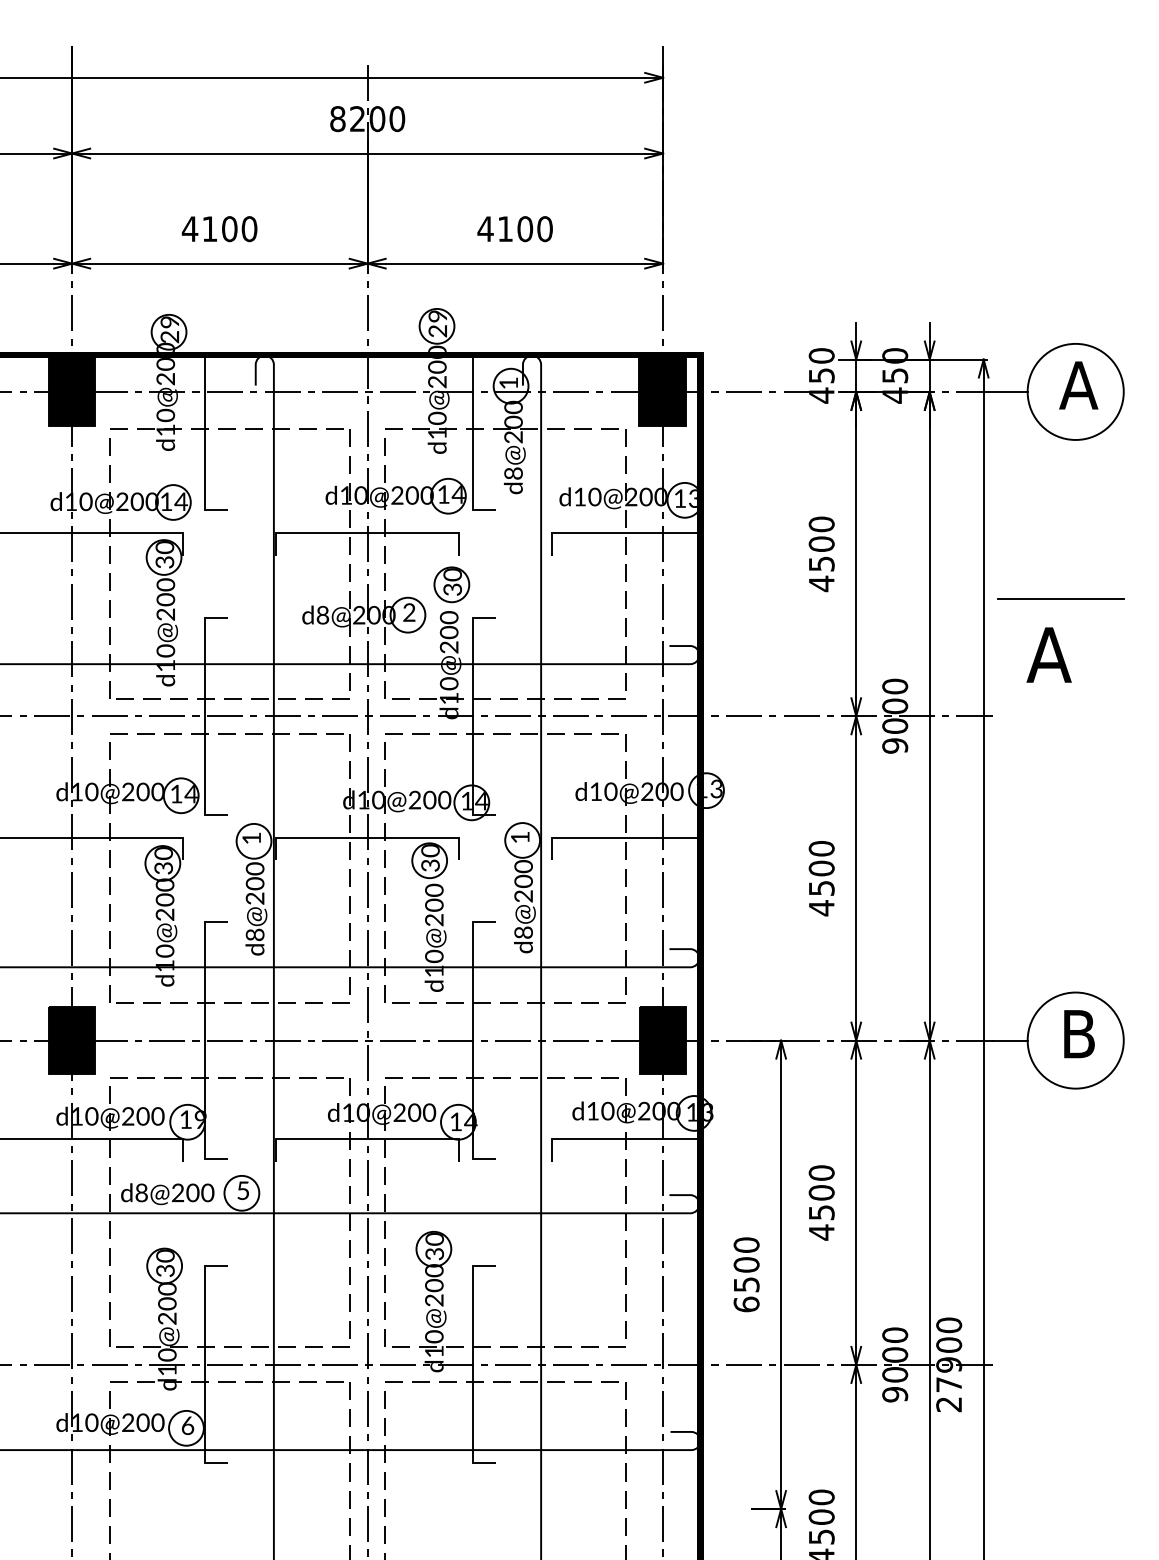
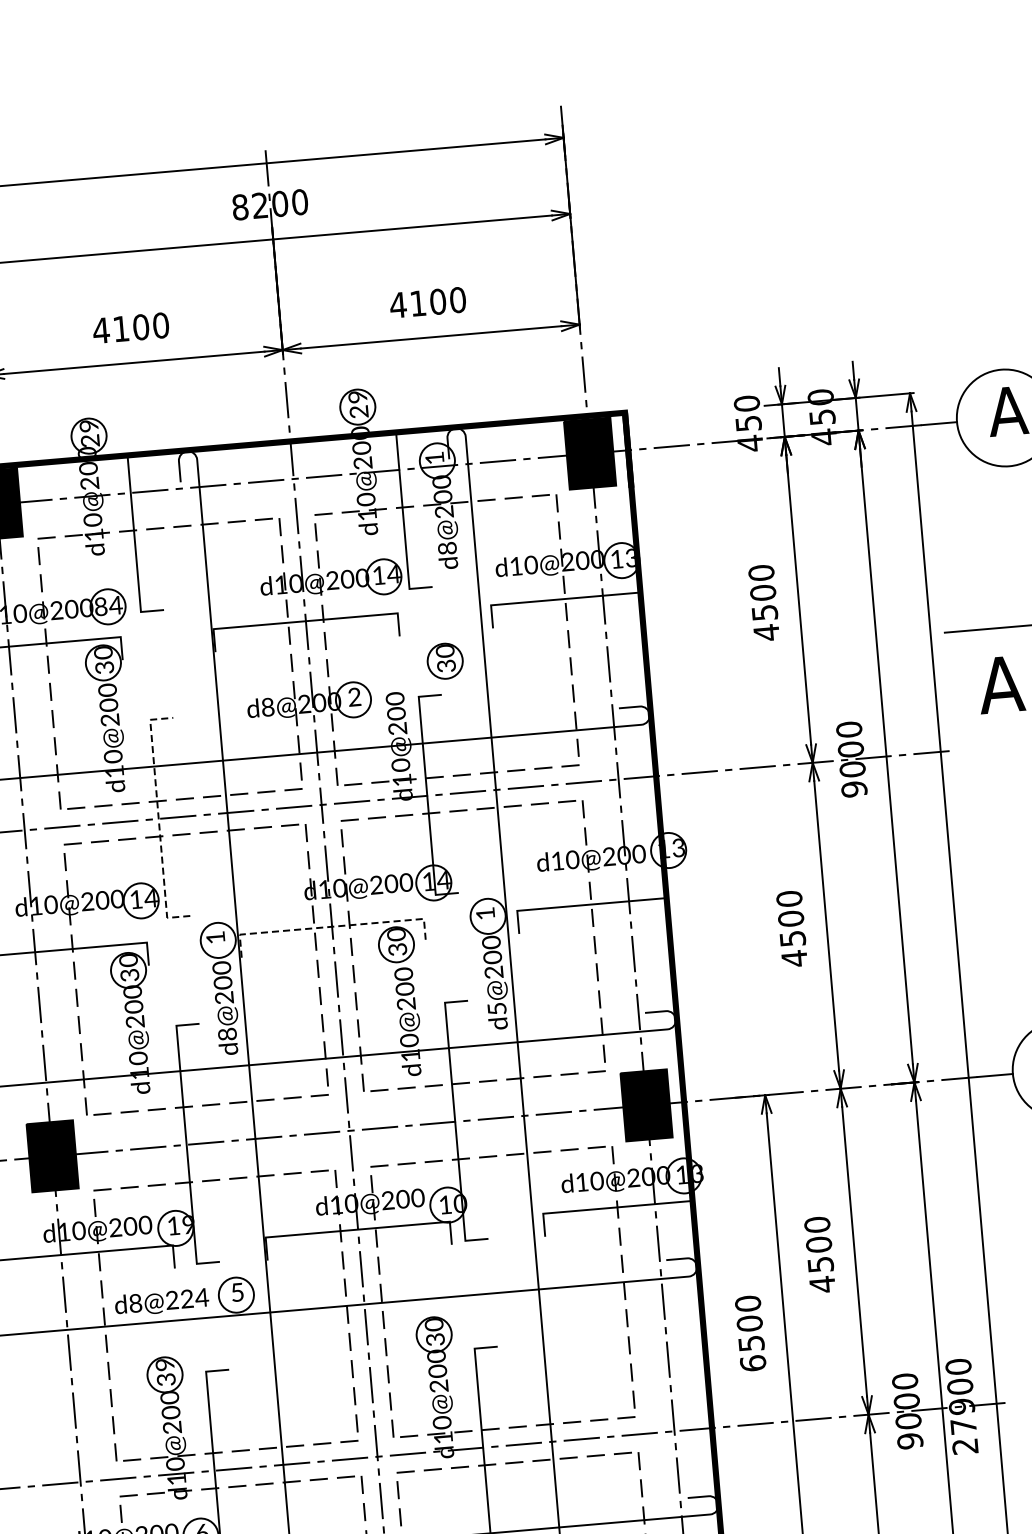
text: (166, 501) -> (101, 606), 14 -> 84
part: (451, 584) -> (444, 660), moved
line: (205, 716) -> (158, 819), solid -> dashed
line: (367, 837) -> (331, 926), solid -> dashed
text: (523, 932) -> (496, 1008), d8@200 -> d5@200
text: (470, 1121) -> (459, 1203), 14 -> 10
text: (200, 1192) -> (194, 1297), d8@200 -> d8@224
text: (166, 1255) -> (166, 1364), 30 -> 39

